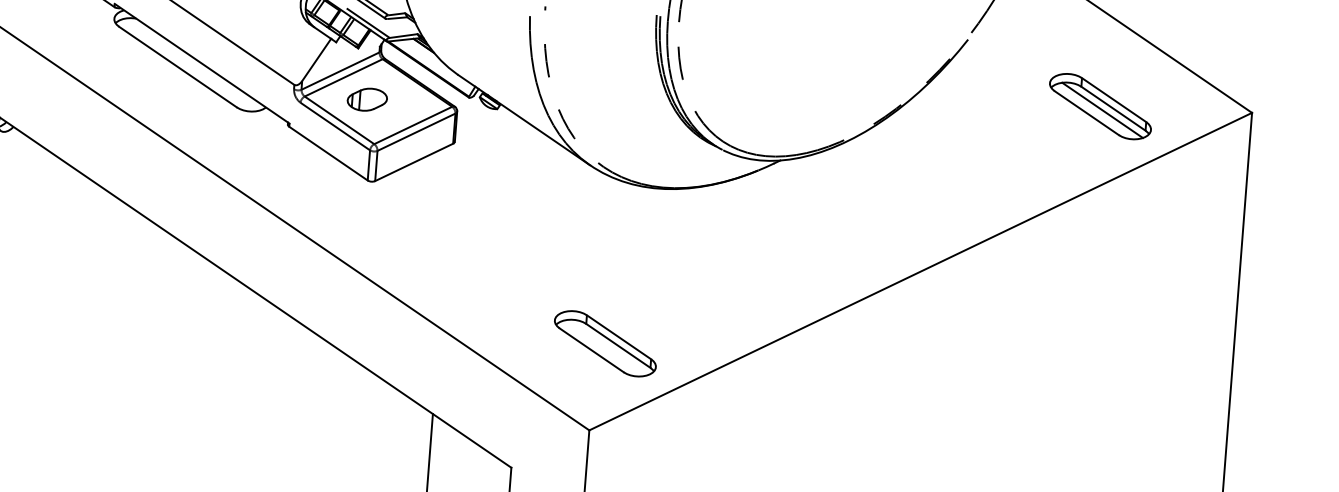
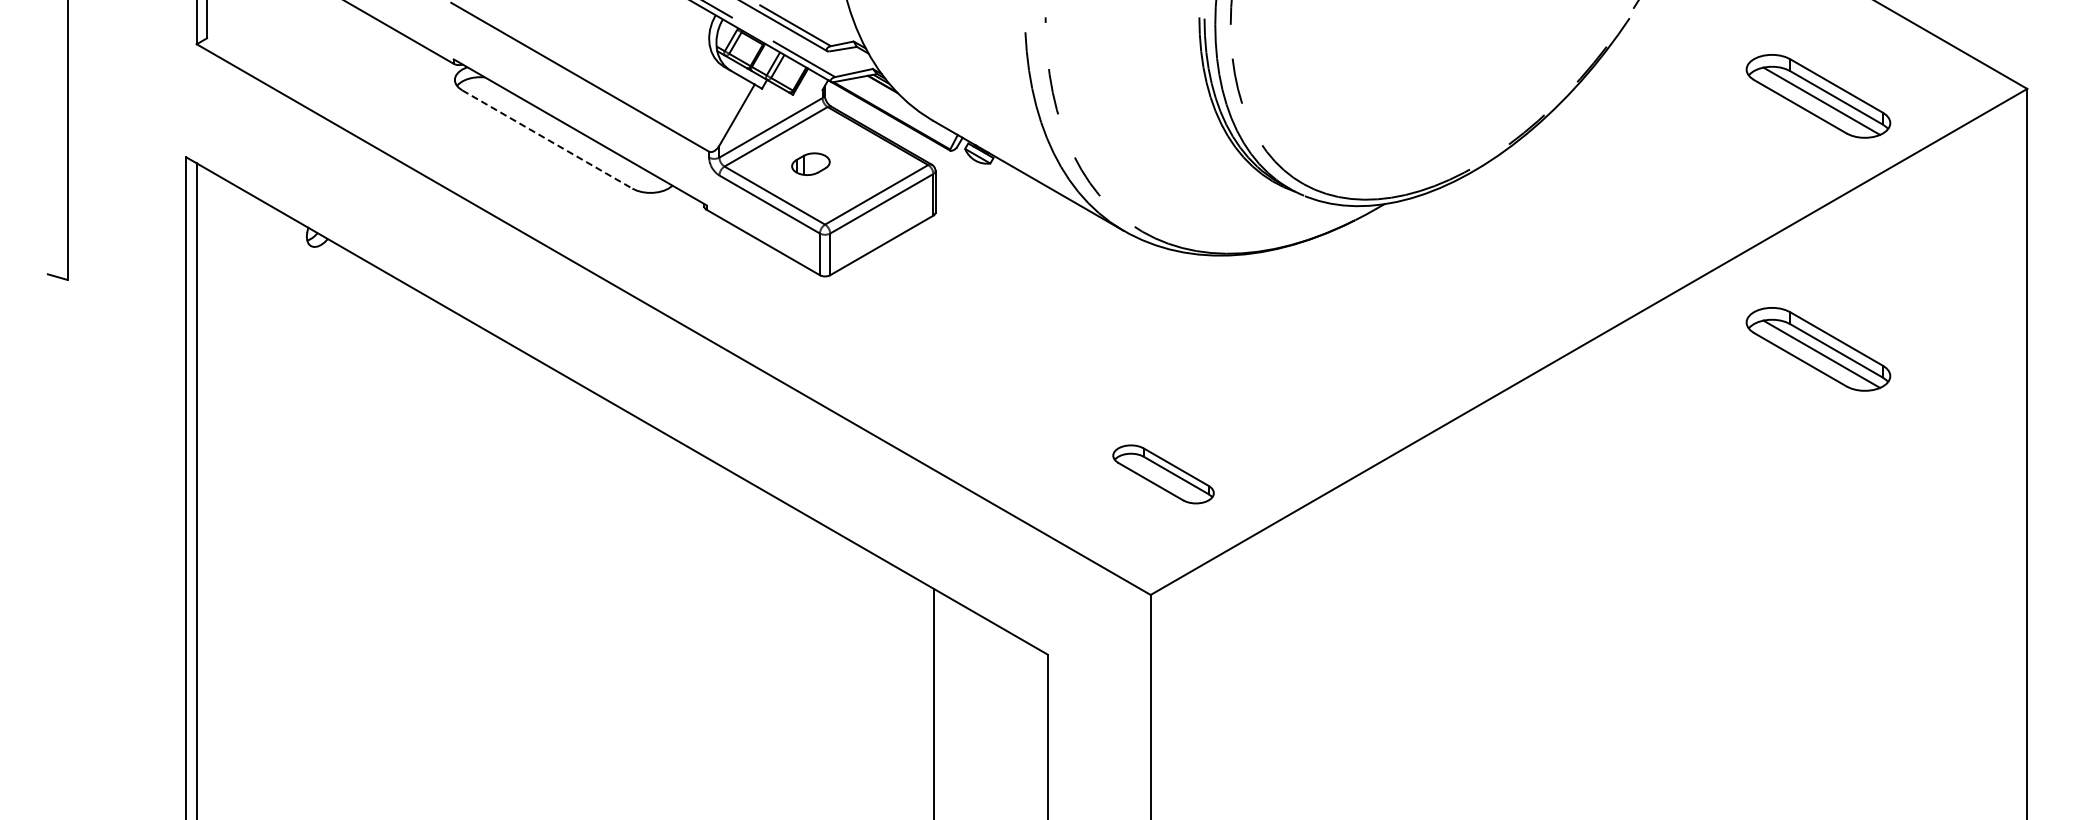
line: (178, 67) -> (547, 139), solid -> dashed
part: (367, 99) -> (810, 163), size x0.7
part: (1086, 289) -> (1818, 349), added
part: (605, 343) -> (1163, 474), size x0.7

